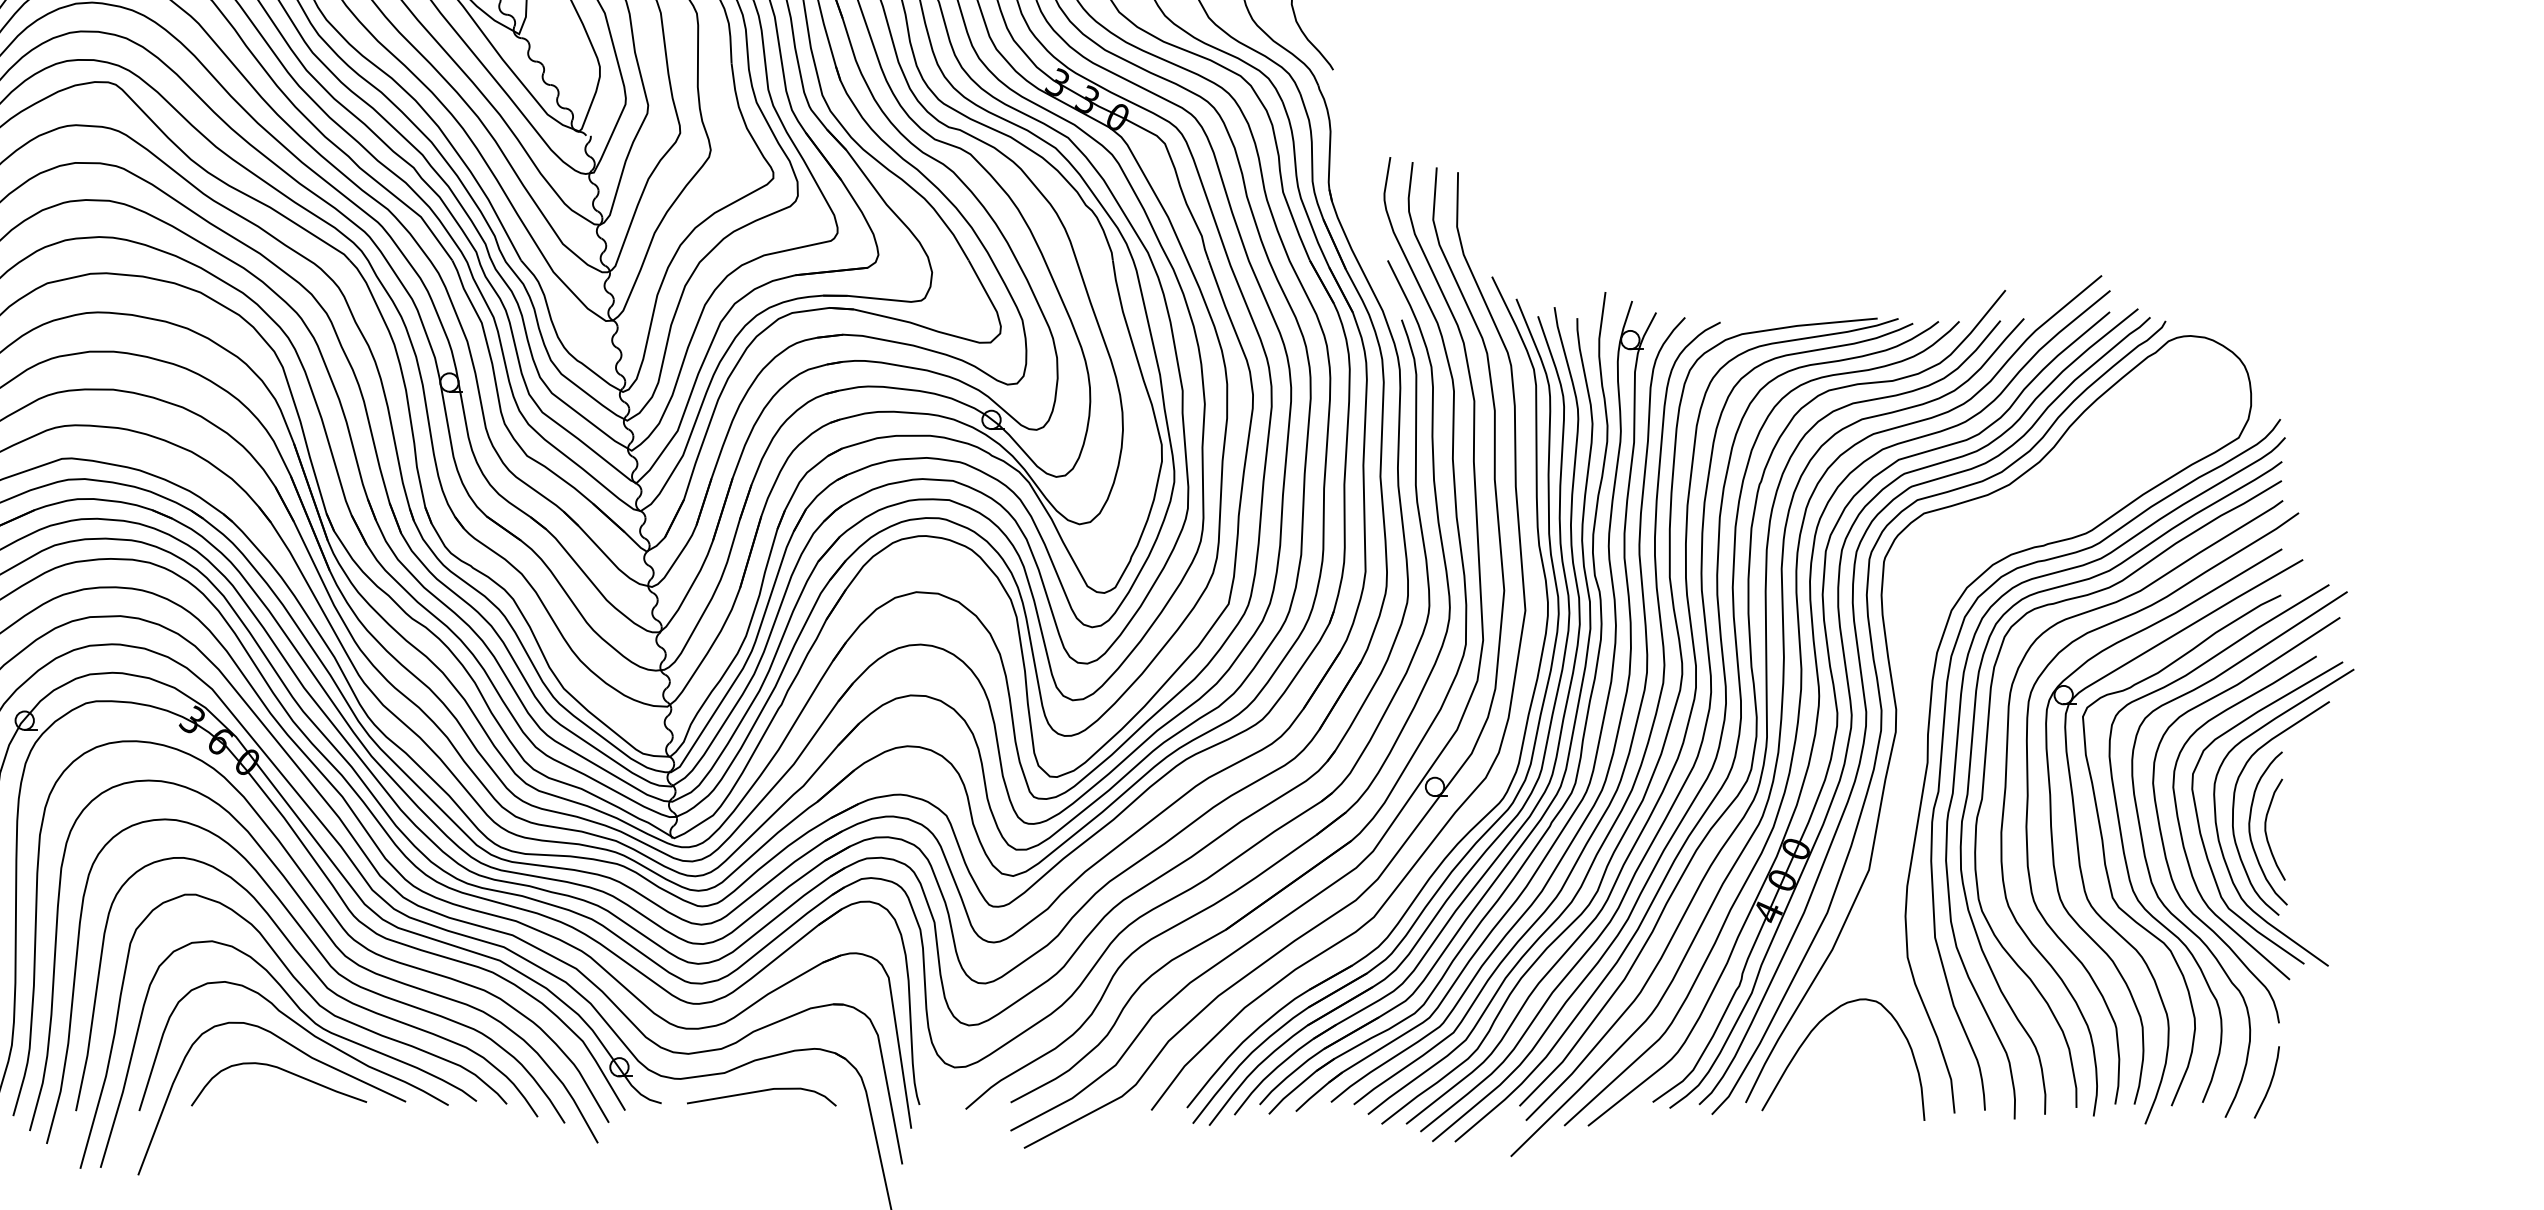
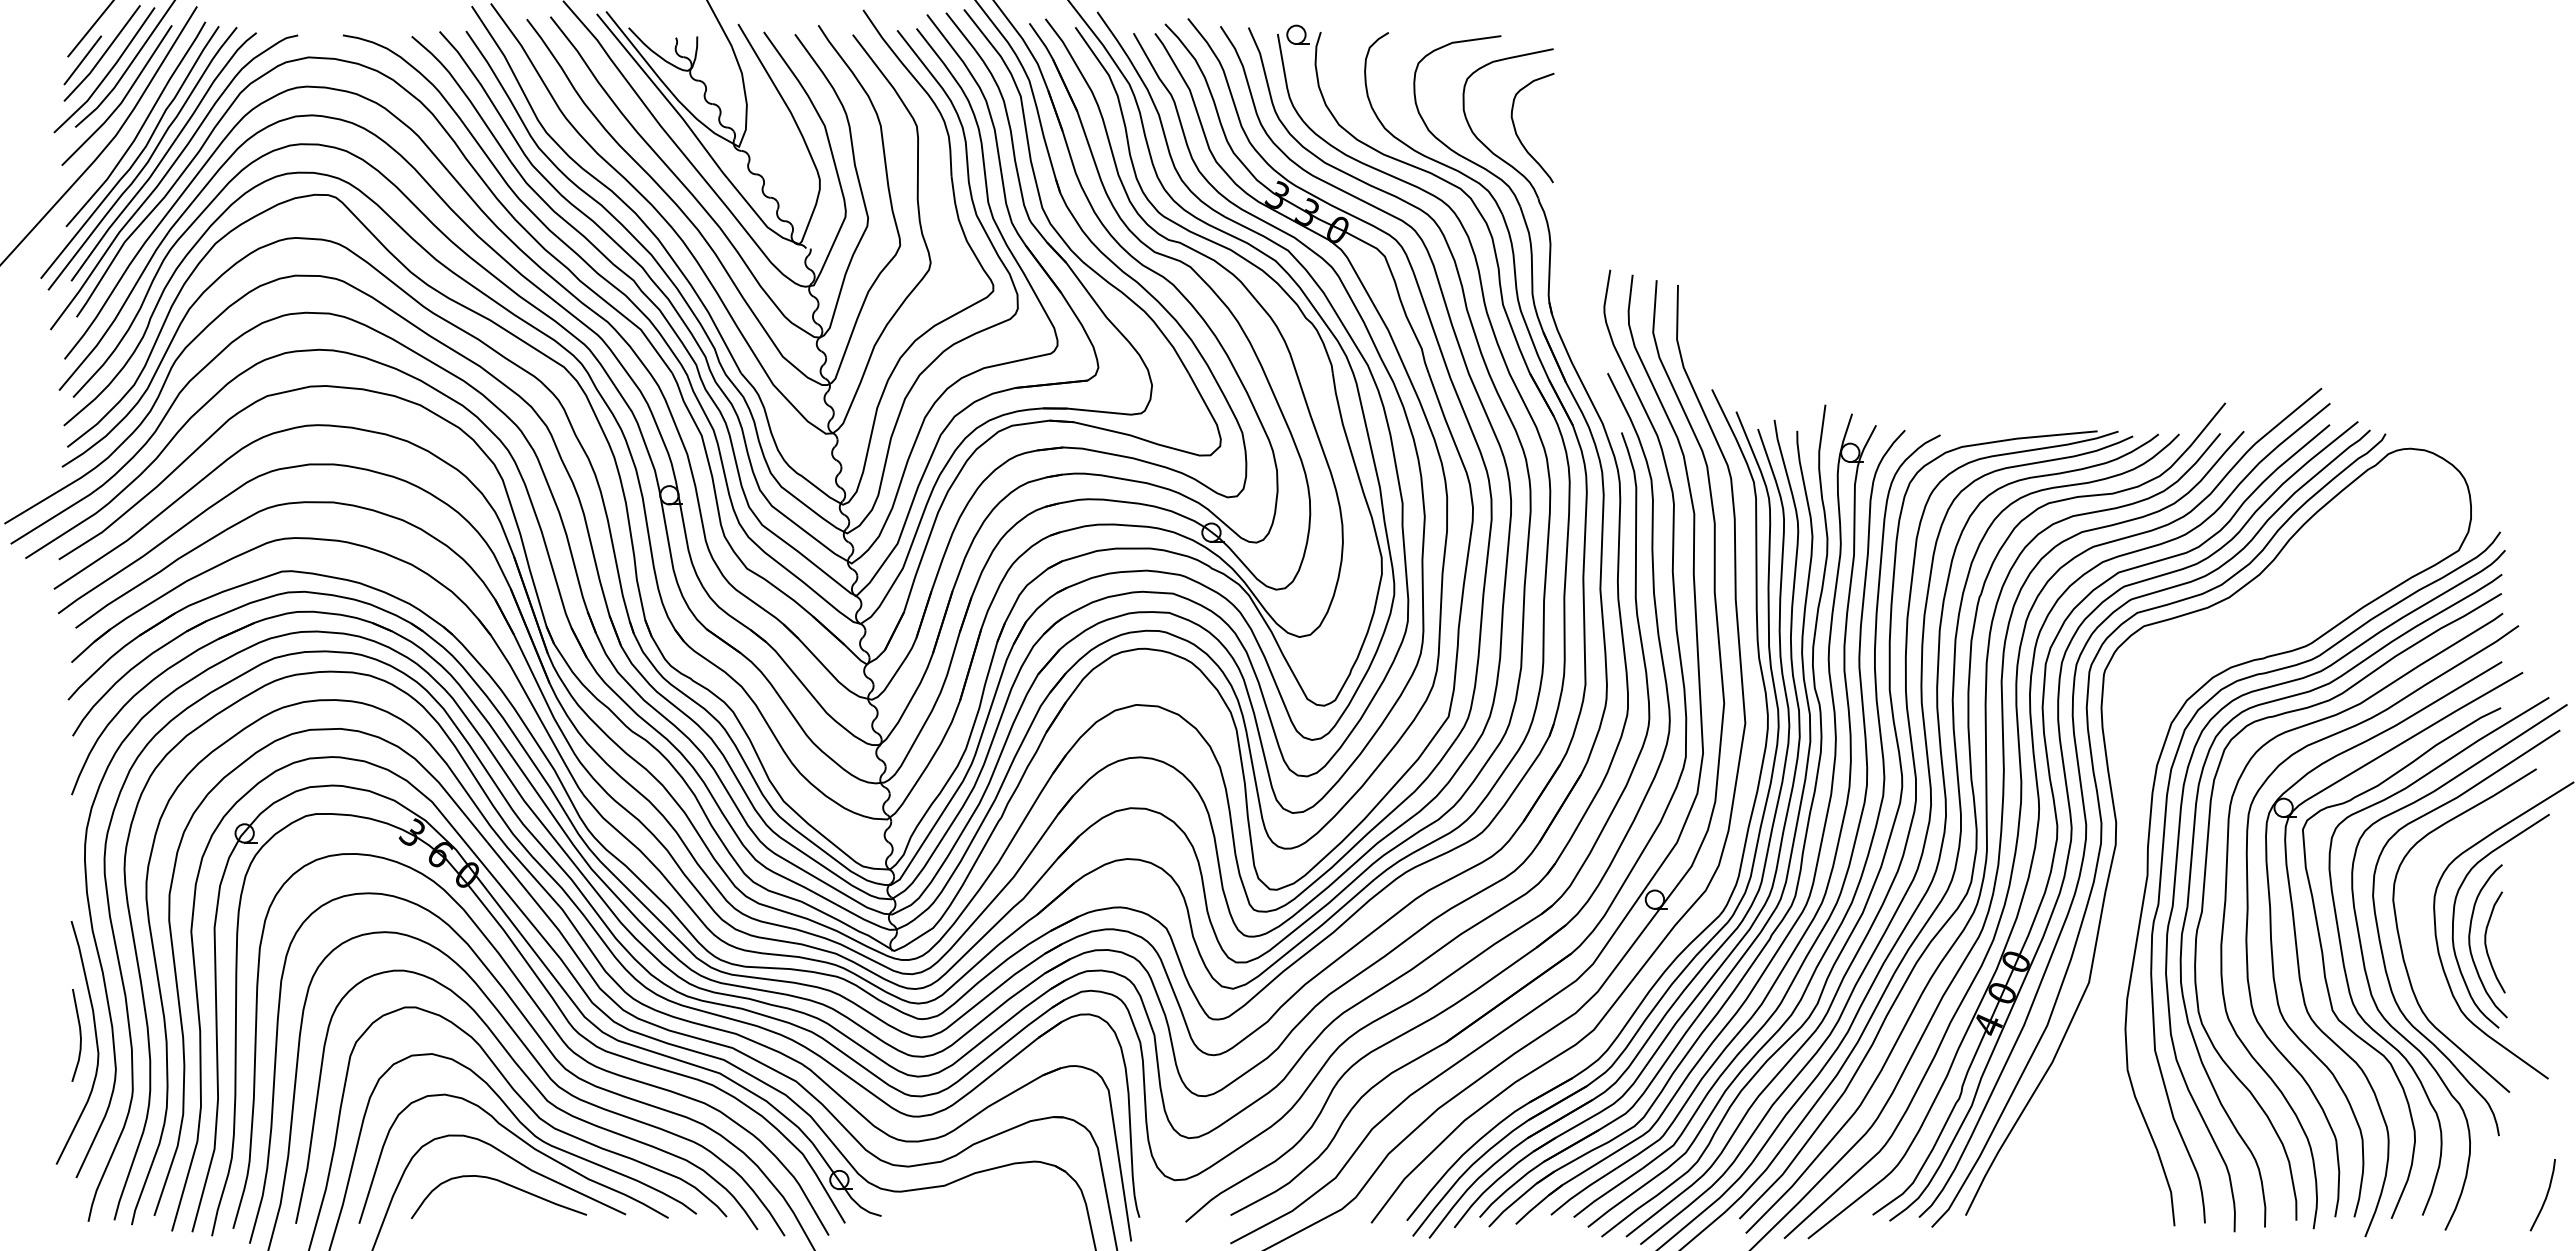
curve: (2200, 827) -> (2420, 940), removed
curve: (1809, 1035) -> (2029, 1148), removed
curve: (2269, 1083) -> (2545, 1196), moved
curve: (761, 1091) -> (981, 1204), removed

